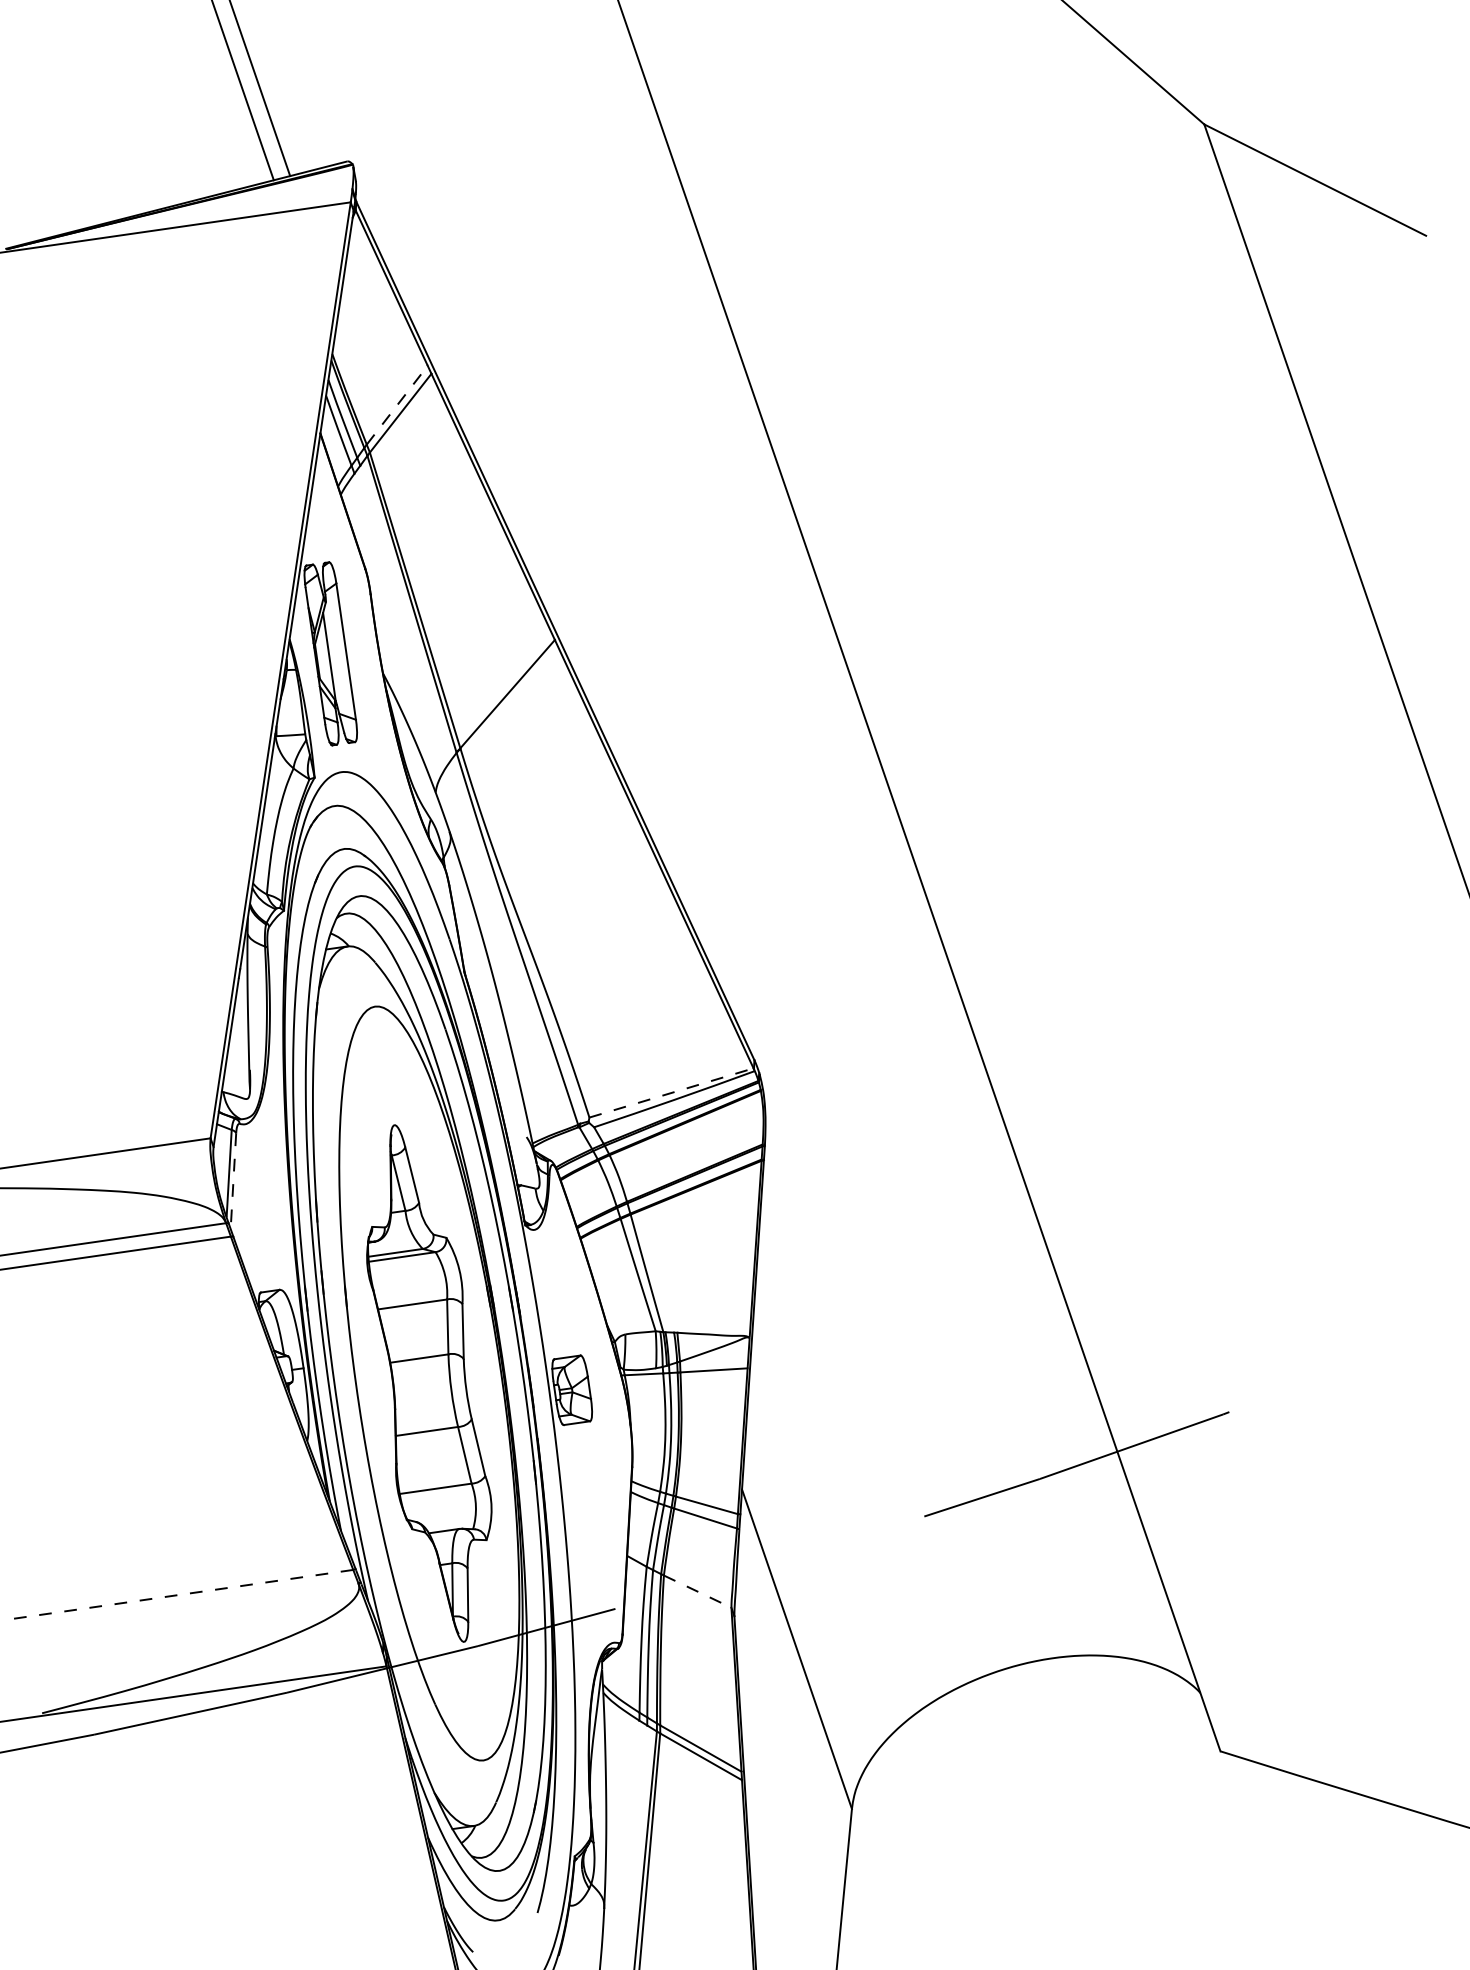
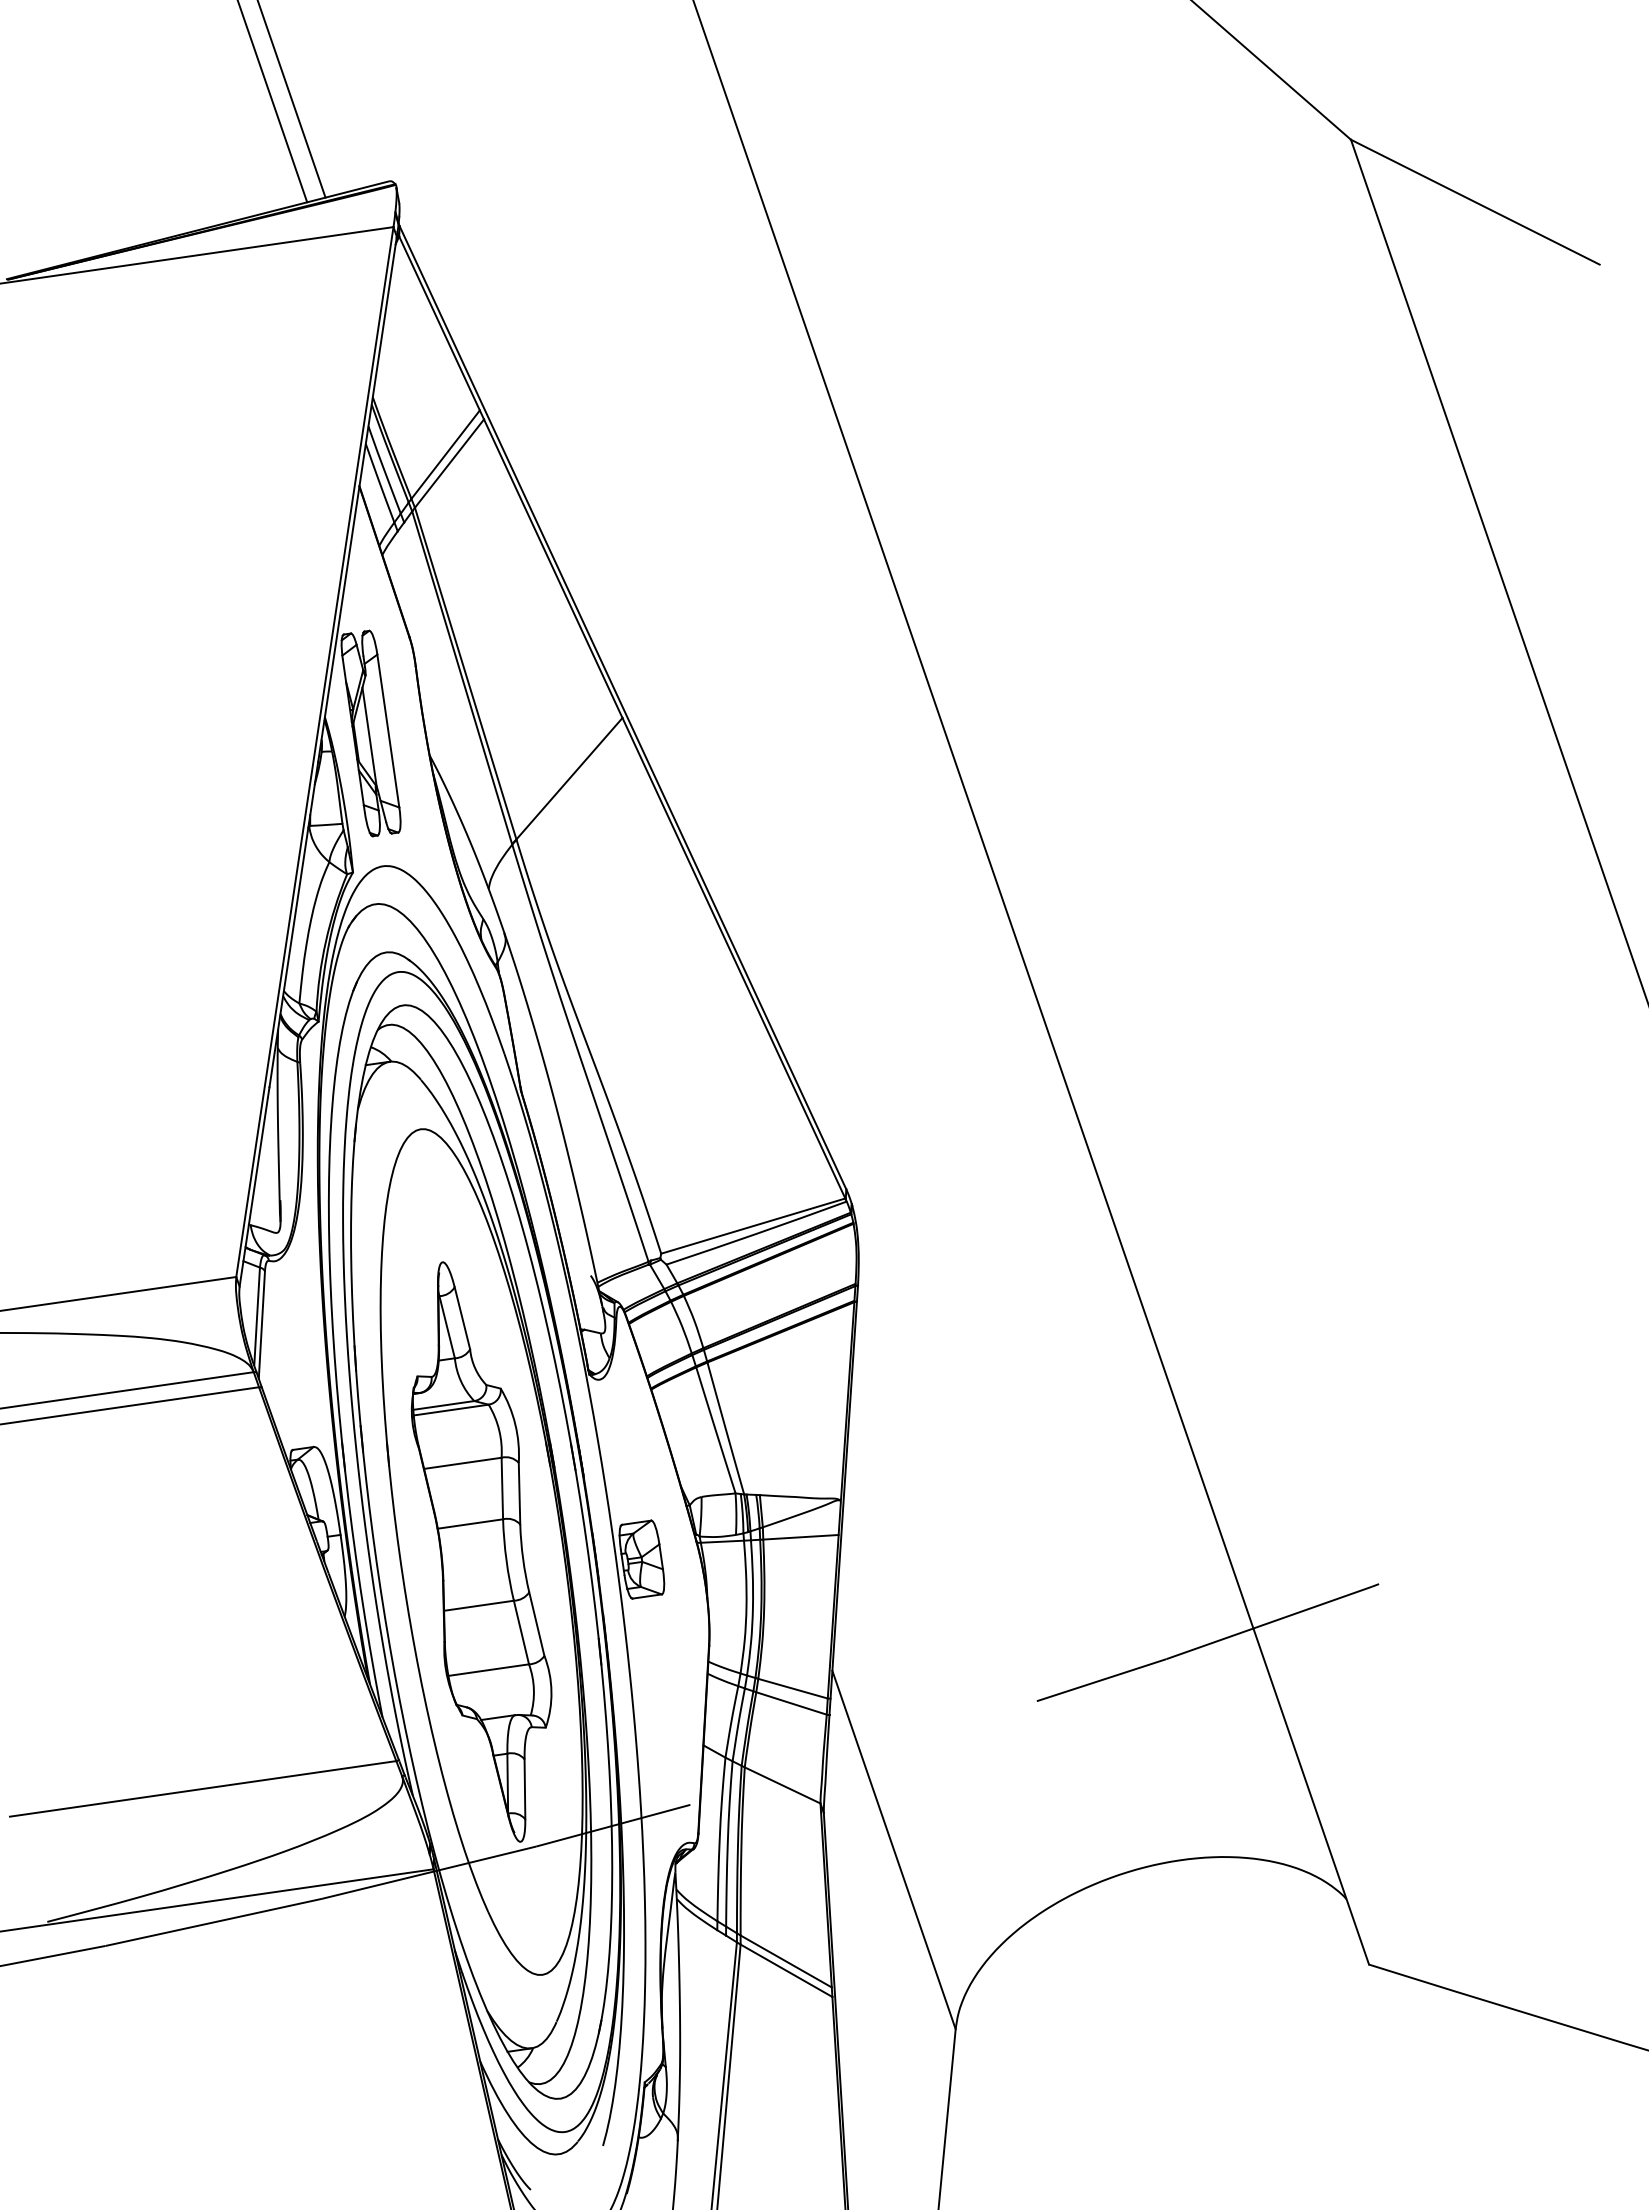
line: (397, 405) -> (445, 454), dashed -> solid
line: (671, 1092) -> (753, 1225), dashed -> solid
line: (233, 1181) -> (261, 1325), dashed -> solid
line: (697, 1591) -> (782, 1785), dashed -> solid
line: (180, 1594) -> (202, 1788), dashed -> solid

